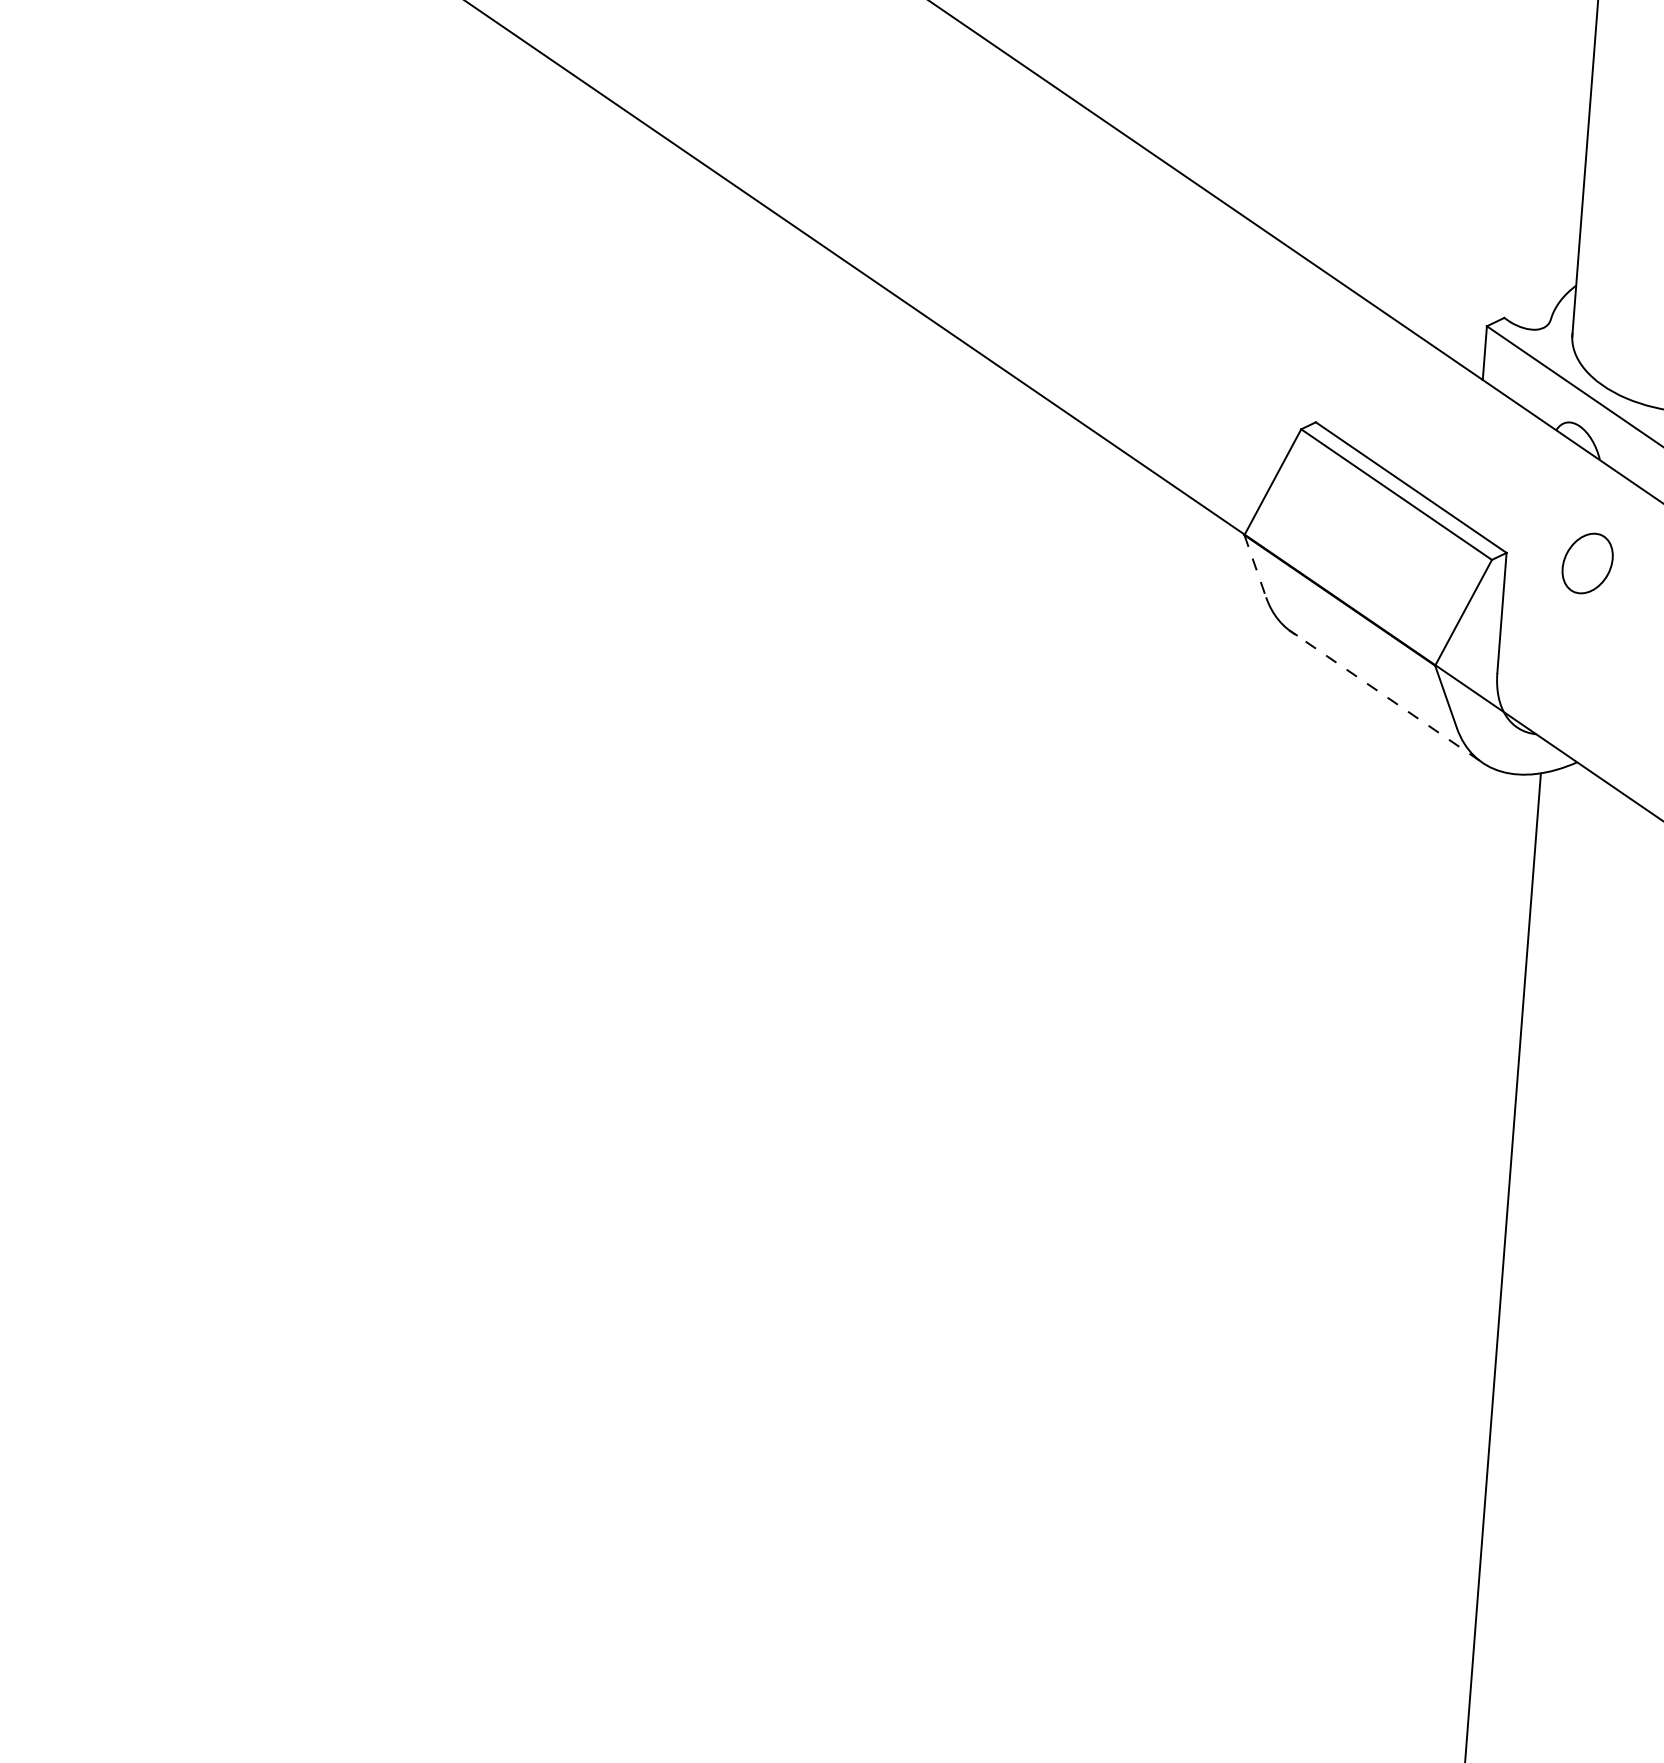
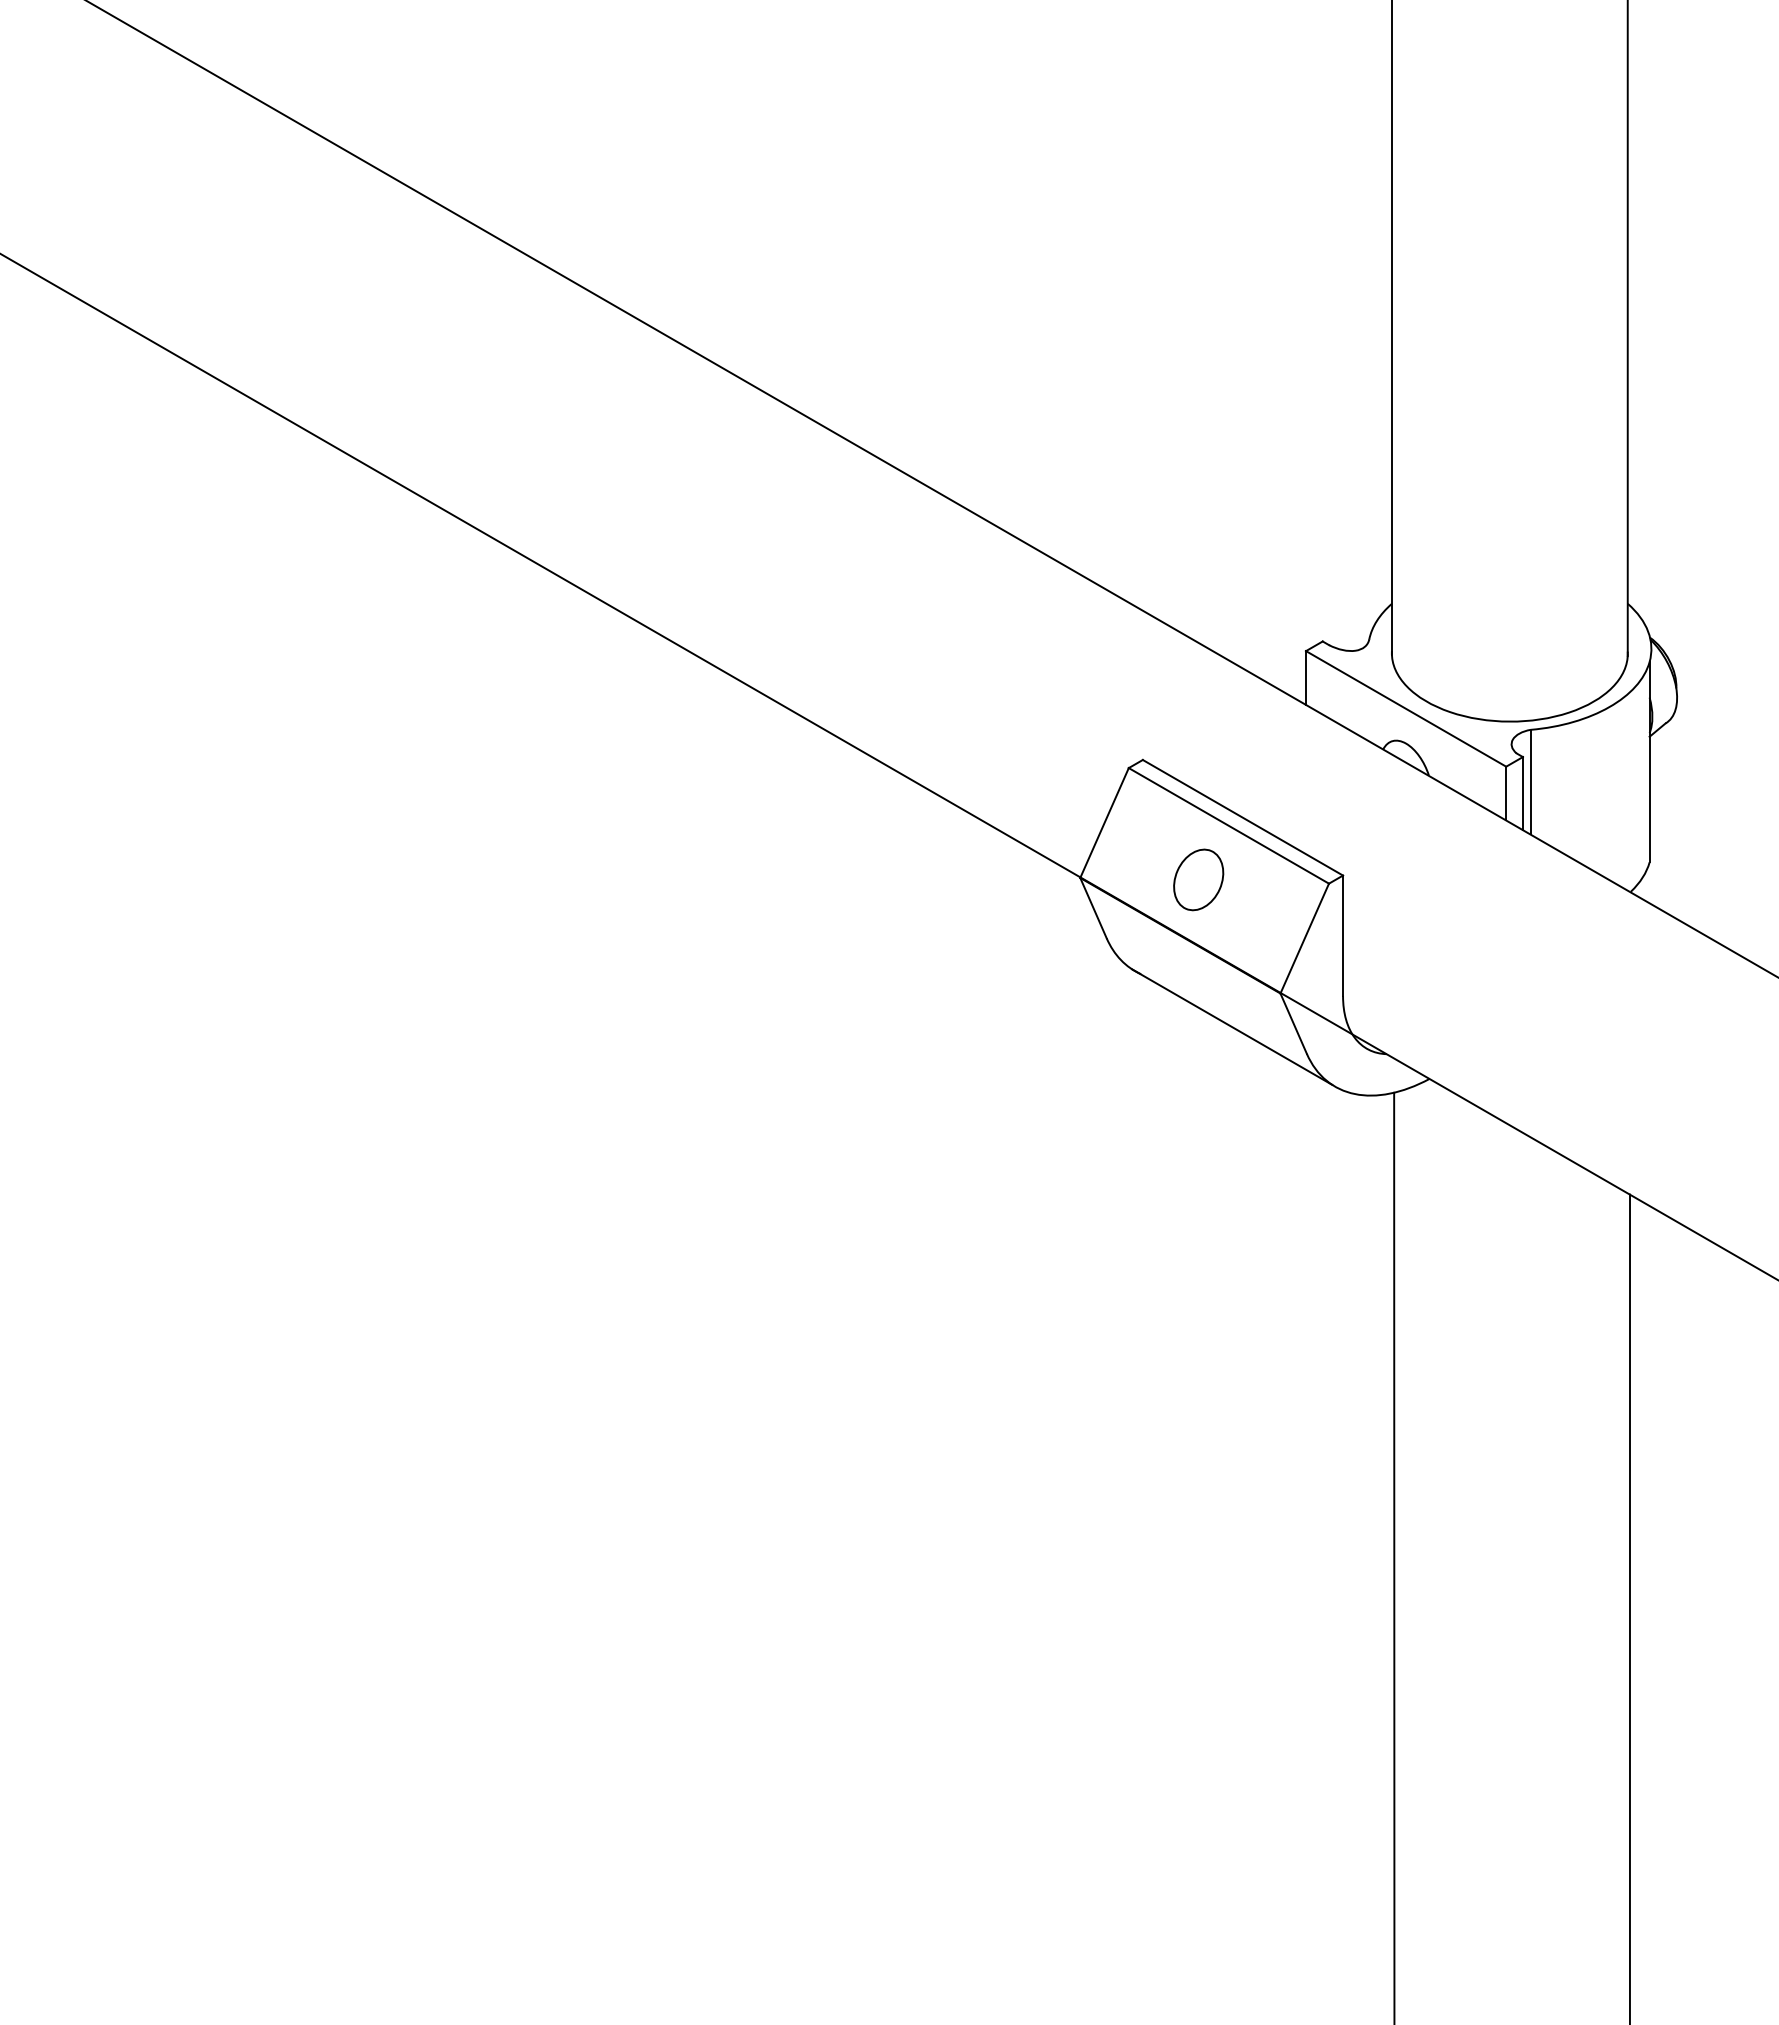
part: (1587, 563) -> (1198, 879), moved
line: (1255, 566) -> (1093, 908), dashed -> solid
line: (1384, 695) -> (1232, 1027), dashed -> solid

